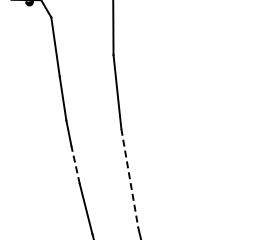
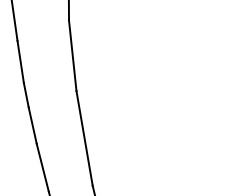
line: (75, 164) -> (32, 125), dashed -> solid
line: (129, 178) -> (84, 138), dashed -> solid

